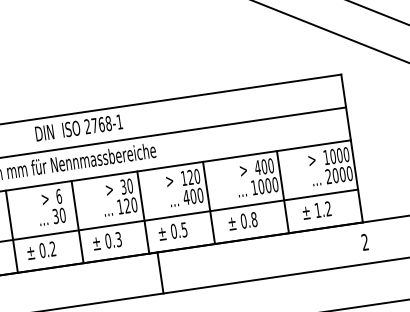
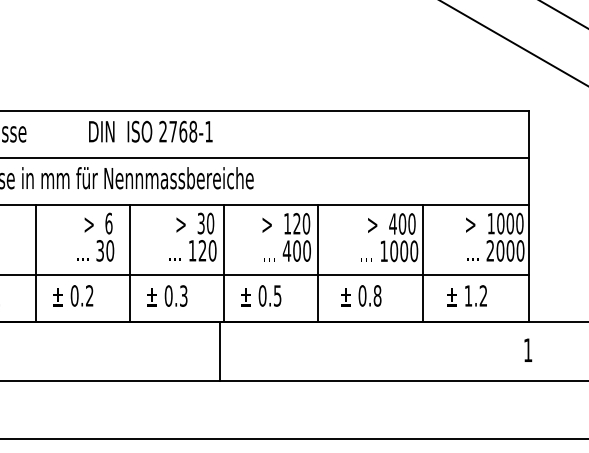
text: (364, 241) -> (527, 349), 2 -> 1
line: (160, 273) -> (220, 351), moved

